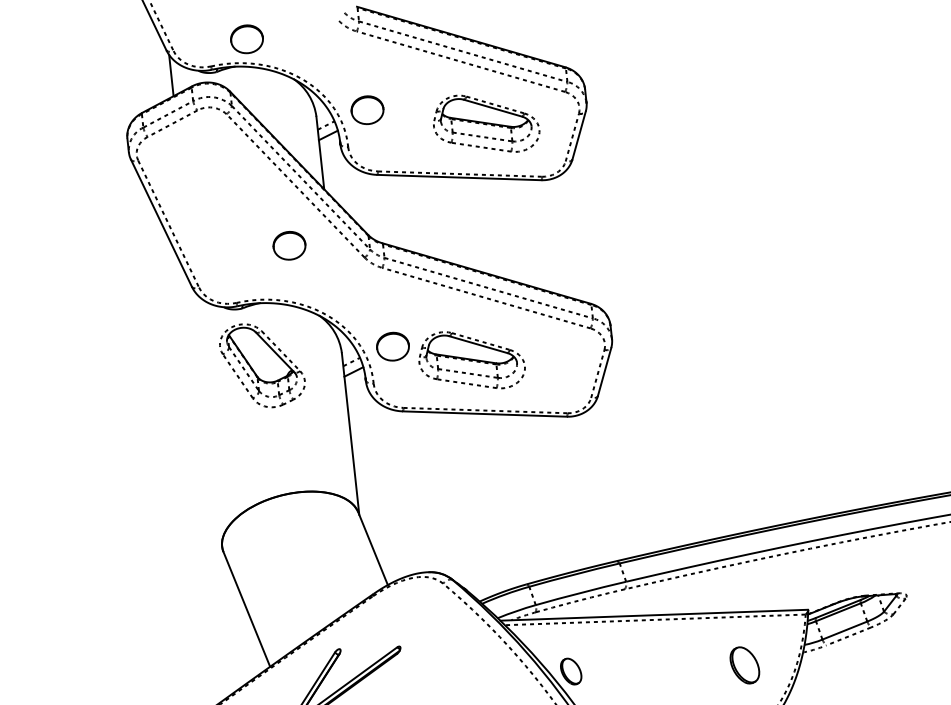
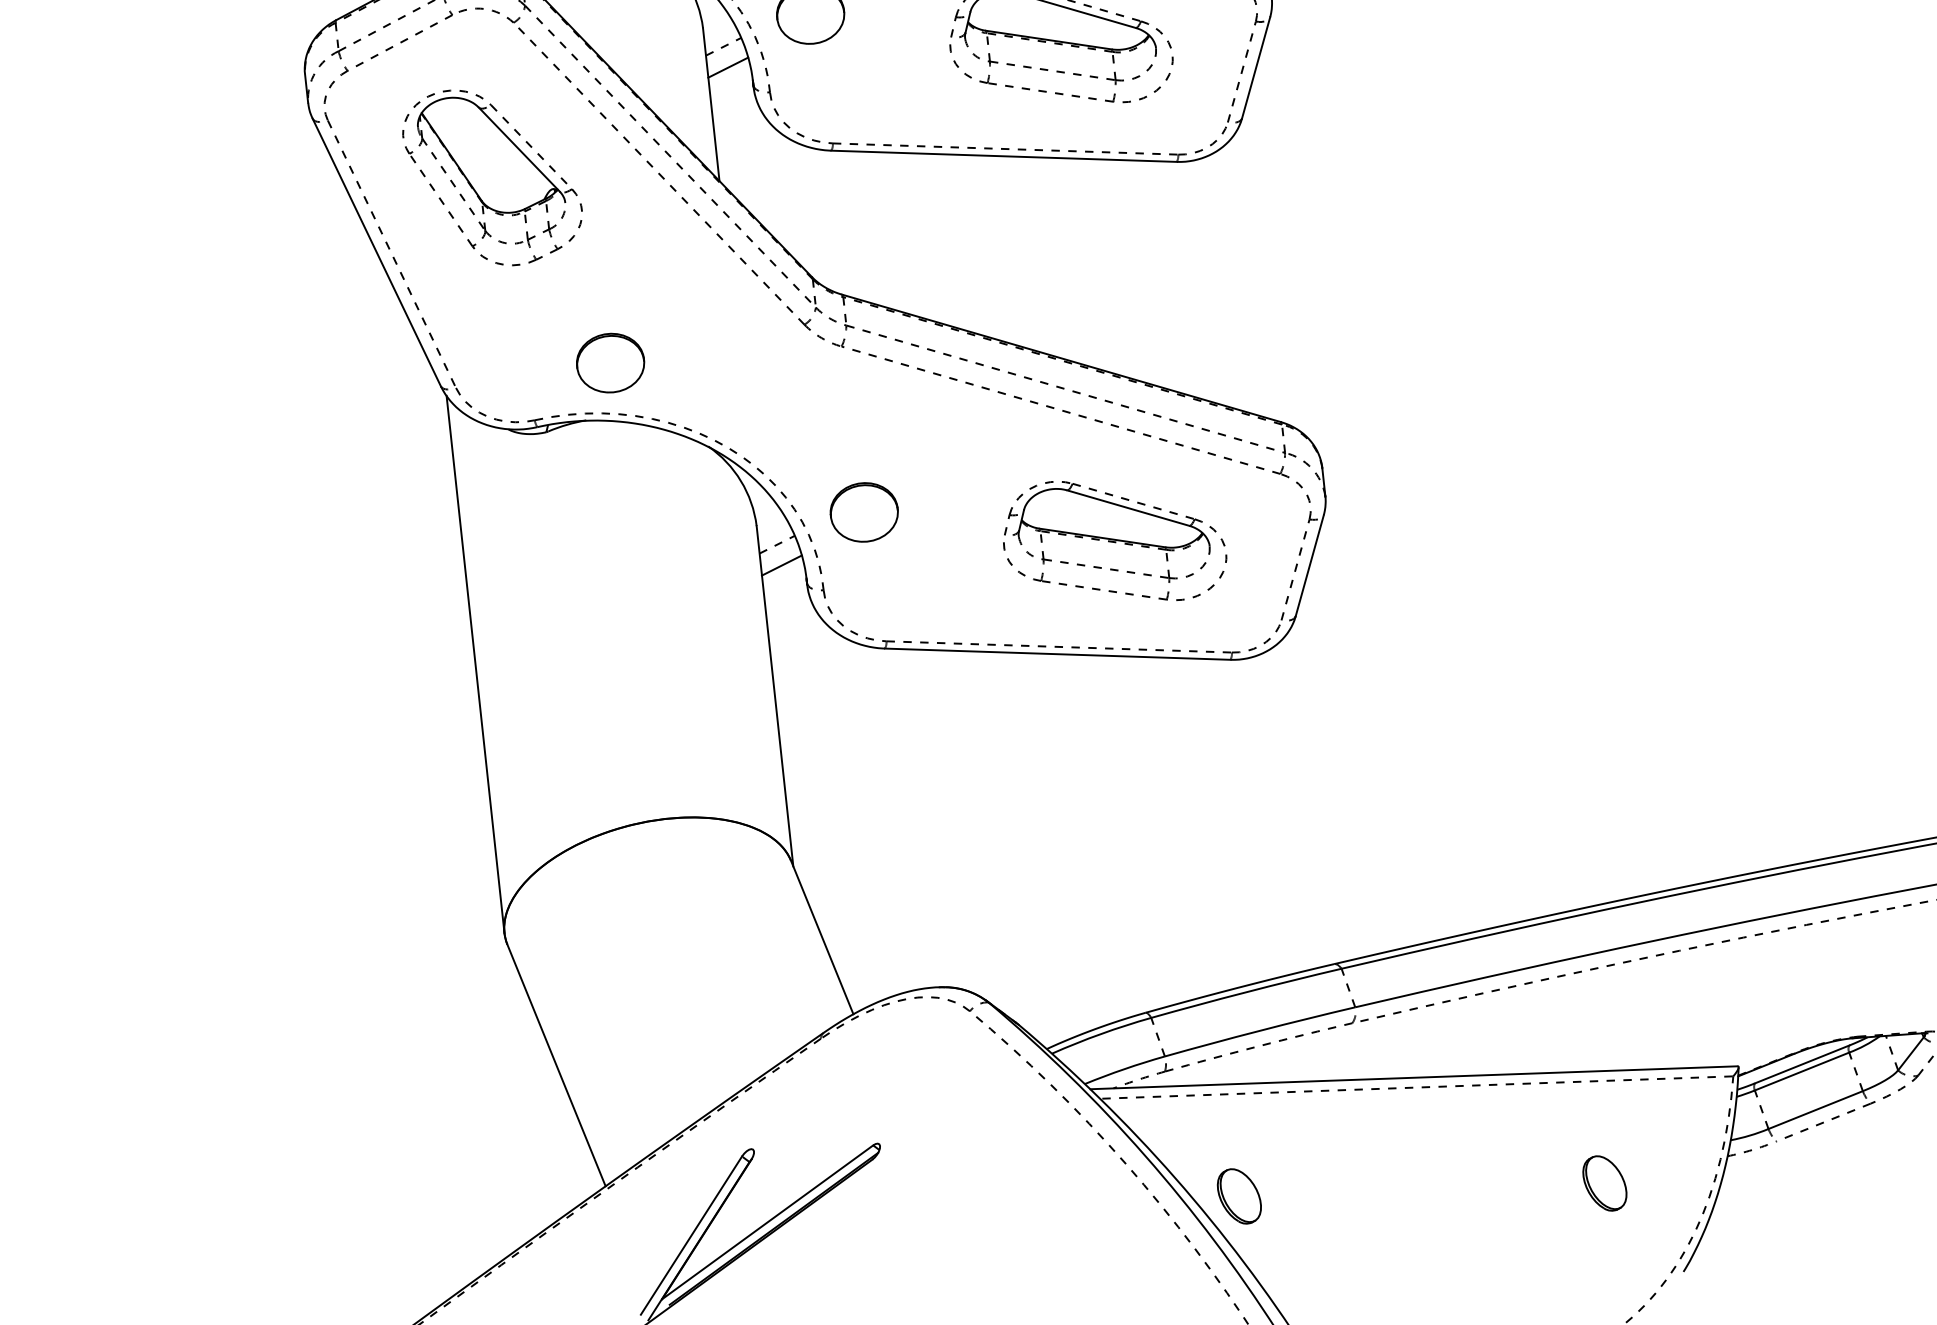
part: (289, 245) -> (610, 362), moved
part: (471, 360) -> (1113, 541), moved
part: (262, 365) -> (492, 177), moved
line: (208, 418) -> (475, 663), added
part: (744, 665) -> (1604, 1183), size x0.71

